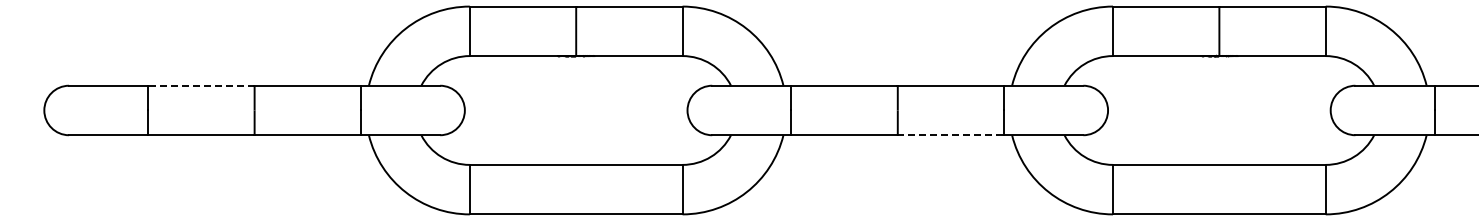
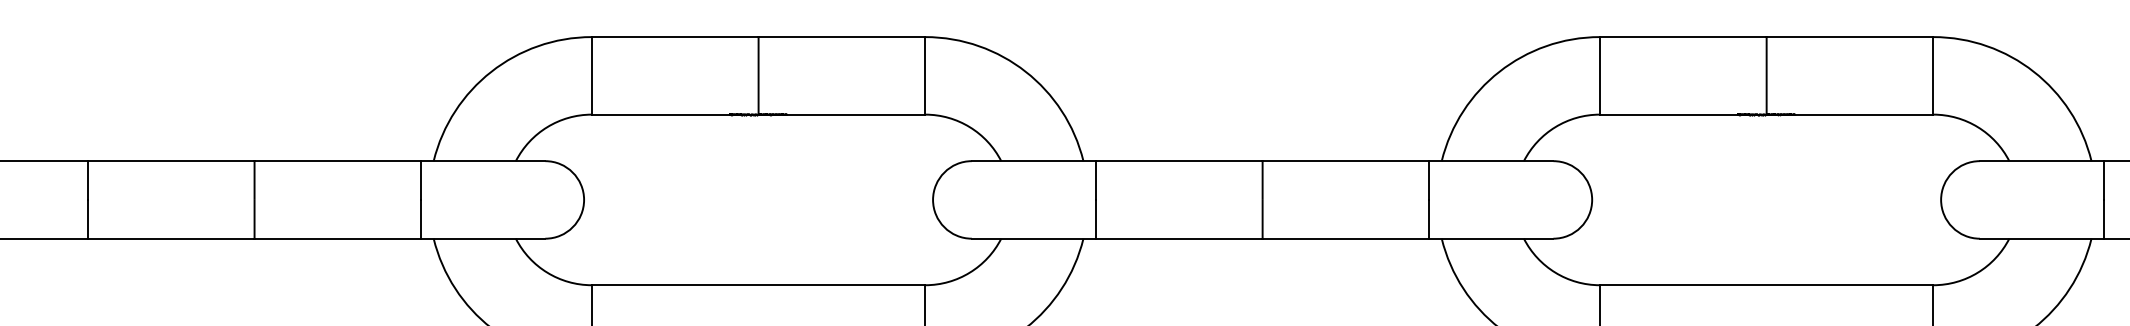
line: (201, 85) -> (171, 160), dashed -> solid
line: (951, 135) -> (1346, 239), dashed -> solid

